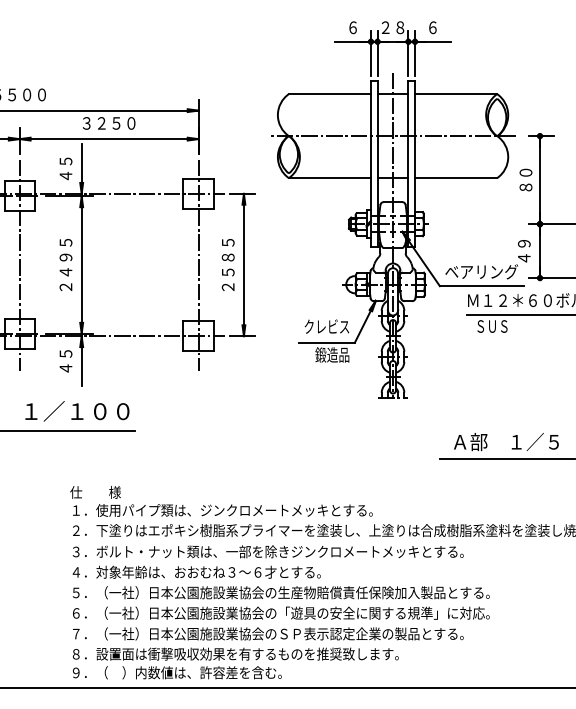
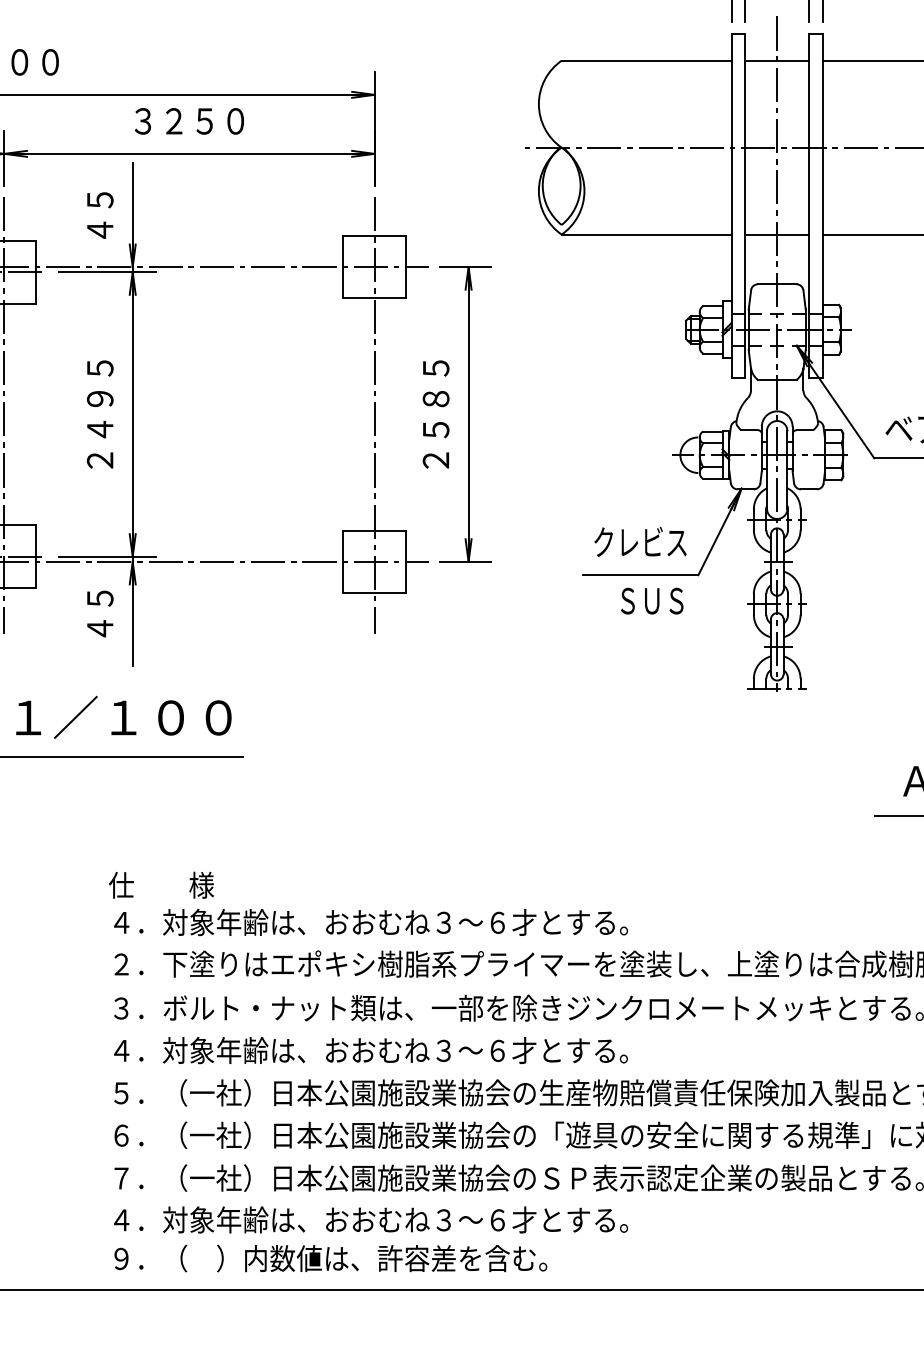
text: (332, 354) -> (651, 599), 鍛造品 -> ＳＵＳ
text: (222, 509) -> (424, 920), １．使用パイプ類は、ジンクロメートメッキとする。 -> ４．対象年齢は、おおむね３～６才とする。
text: (235, 653) -> (451, 1218), ８．設置面は衝撃吸収効果を有するものを推奨致します。 -> ４．対象年齢は、おおむね３～６才とする。

